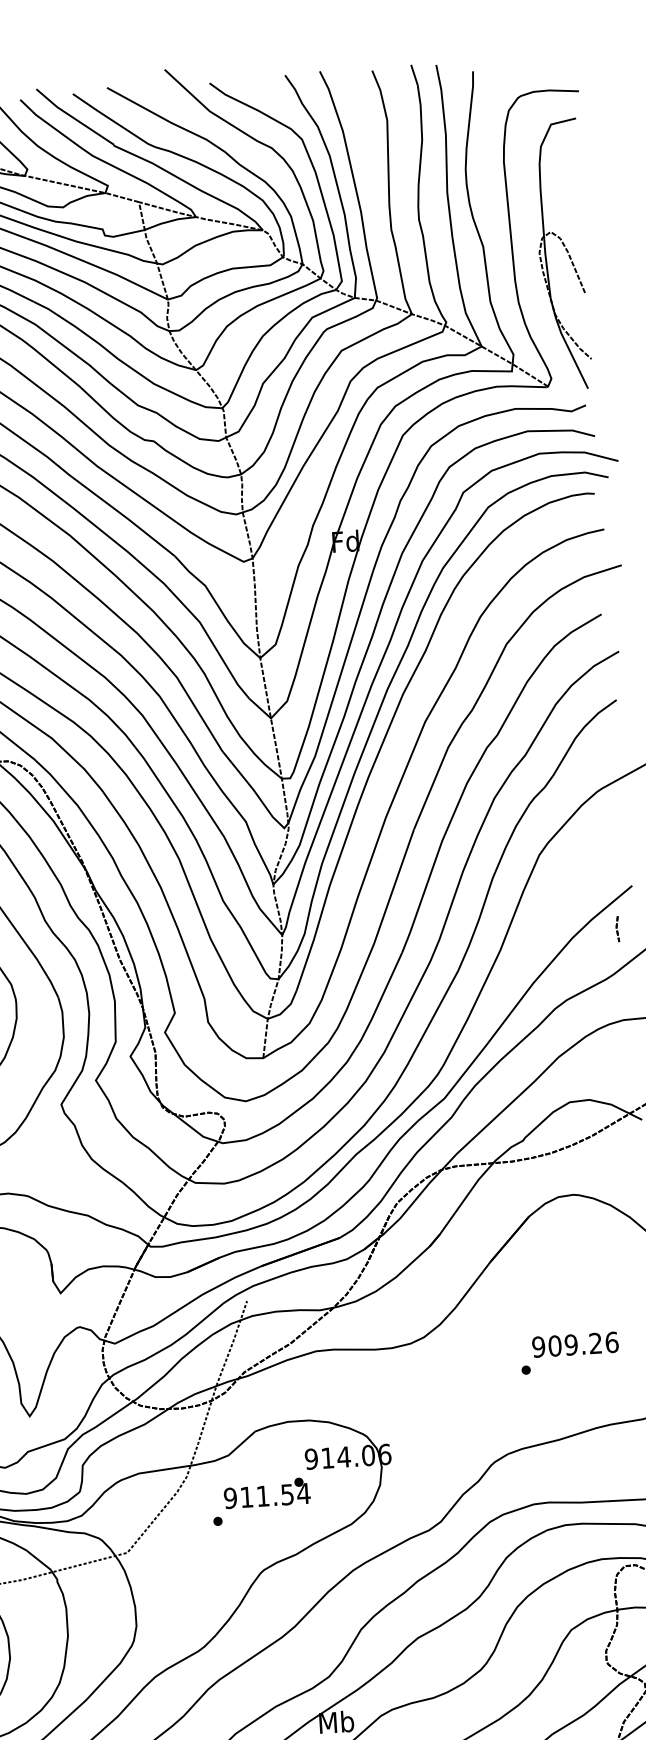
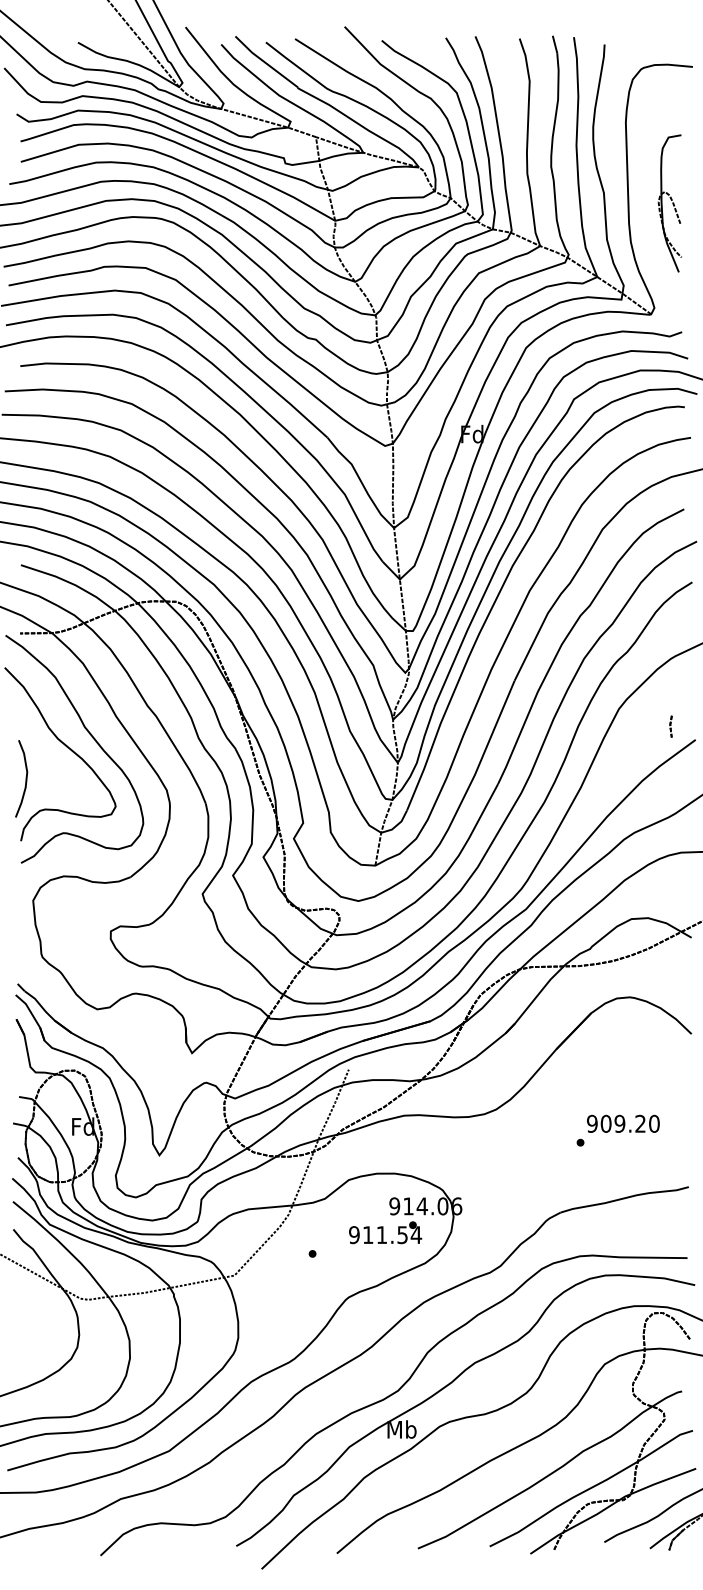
part: (561, 254) -> (669, 203), size x0.6
line: (616, 927) -> (670, 725), moved
text: (612, 1341) -> (654, 1123), 909.26 -> 909.20
text: (267, 1492) -> (385, 1232), moved

